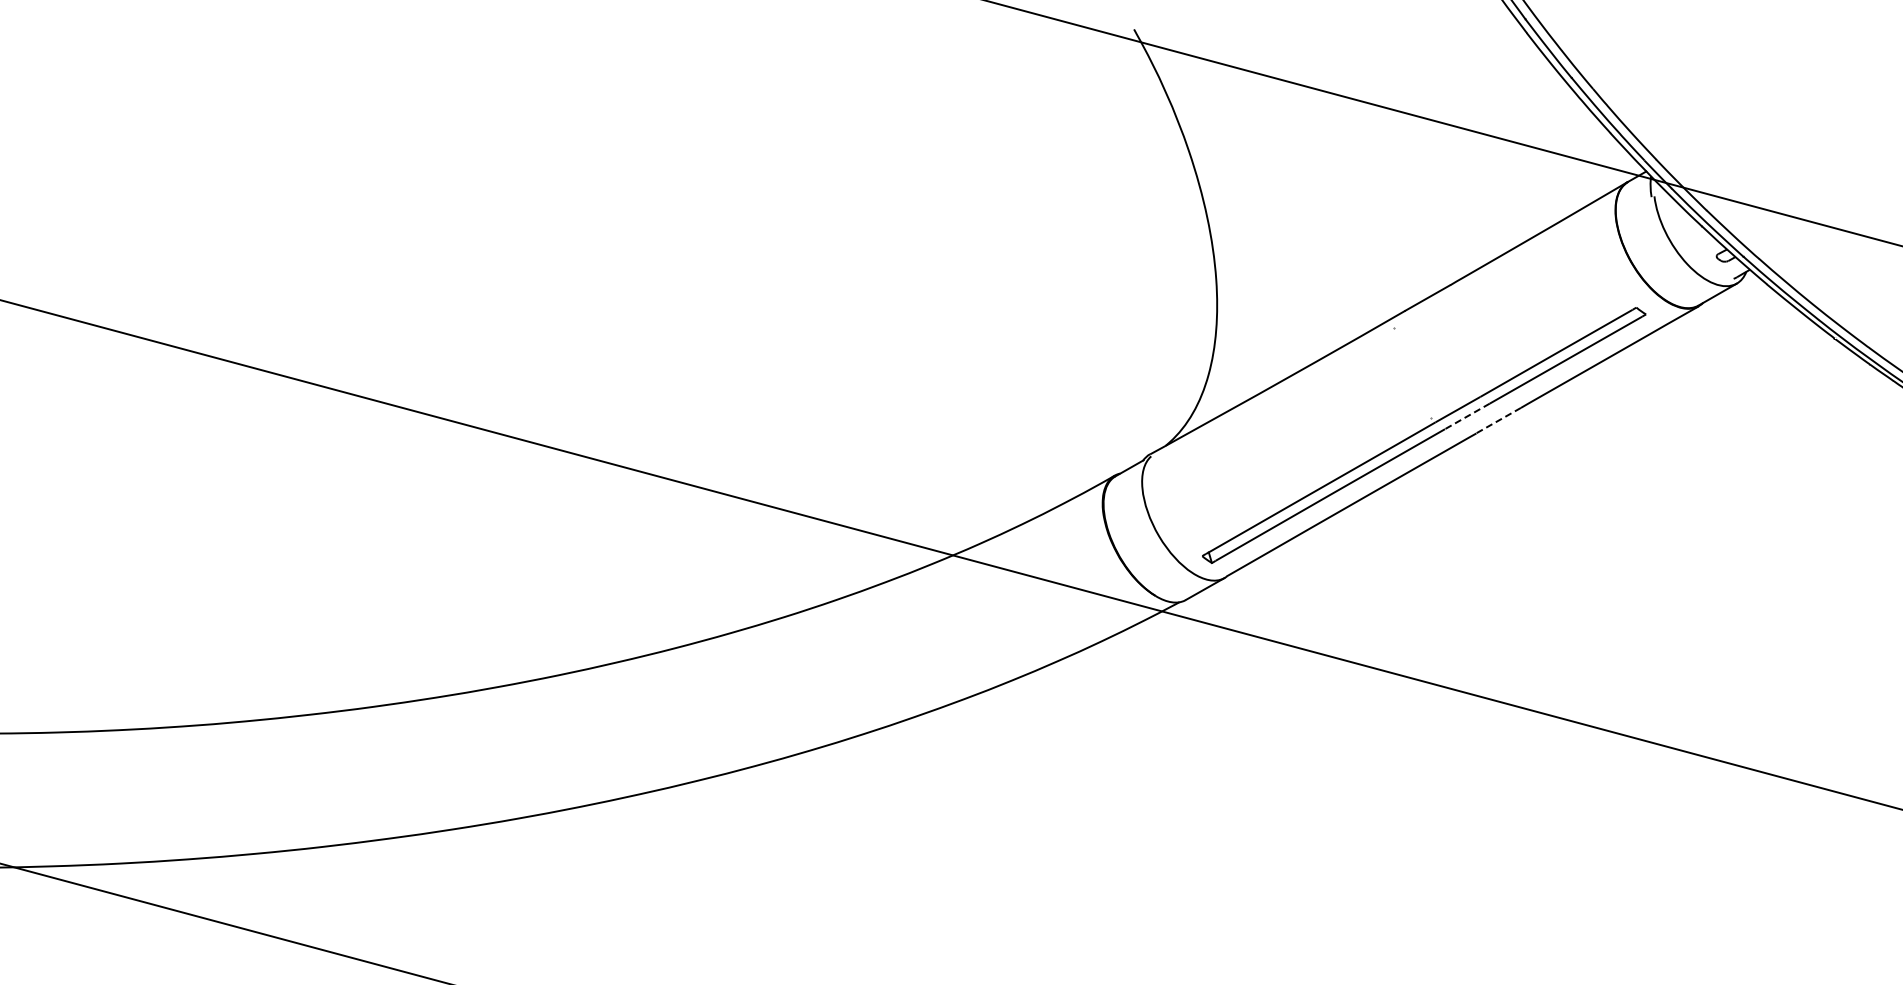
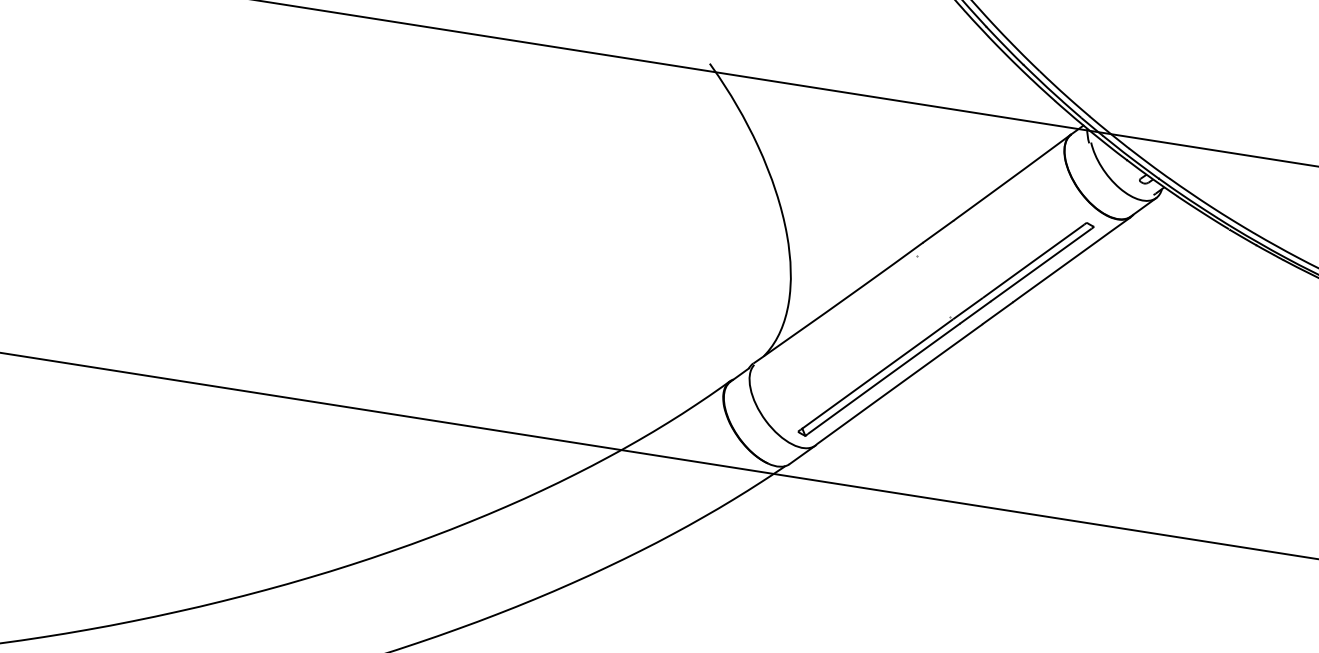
line: (1467, 416) -> (975, 312), dashed -> solid
line: (1498, 420) -> (997, 313), dashed -> solid

